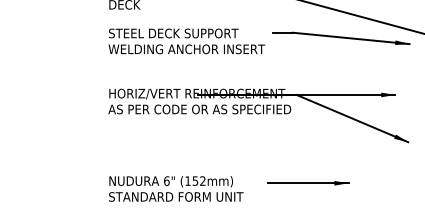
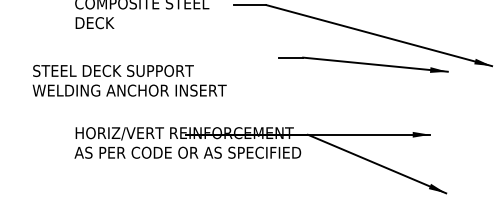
text: (186, 41) -> (129, 80), moved

